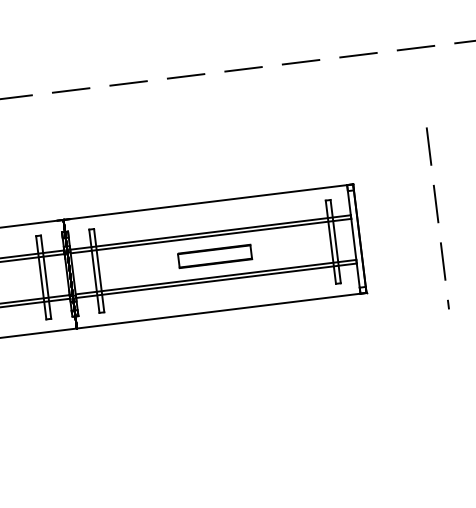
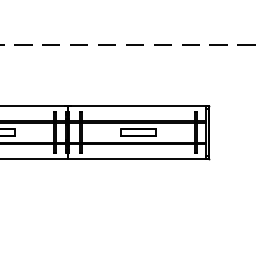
line: (436, 218) -> (246, 127), removed

